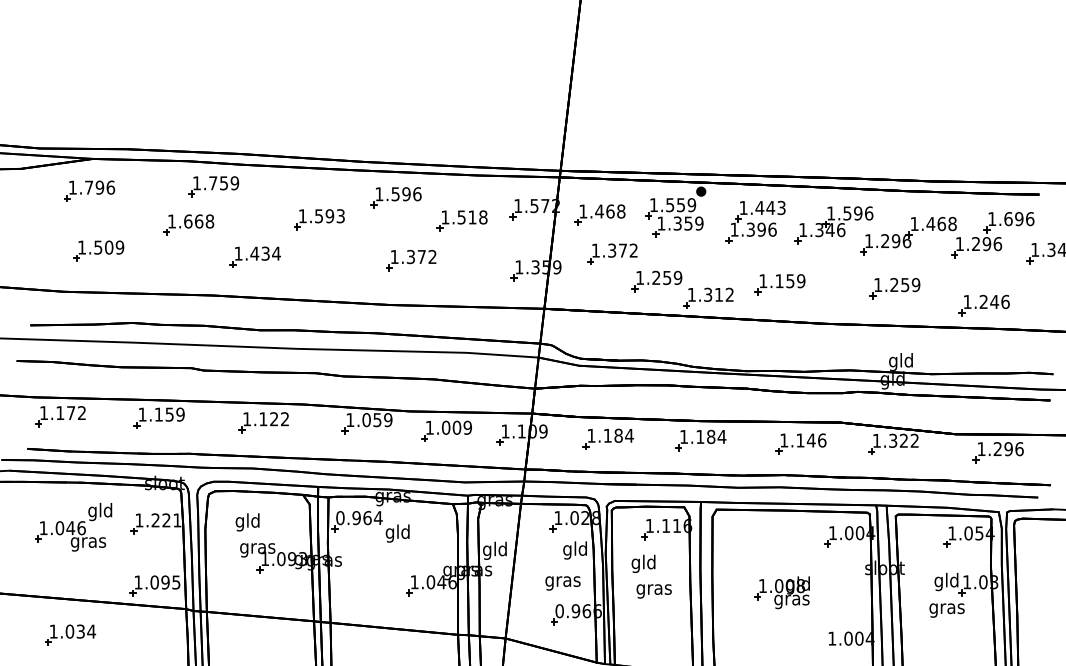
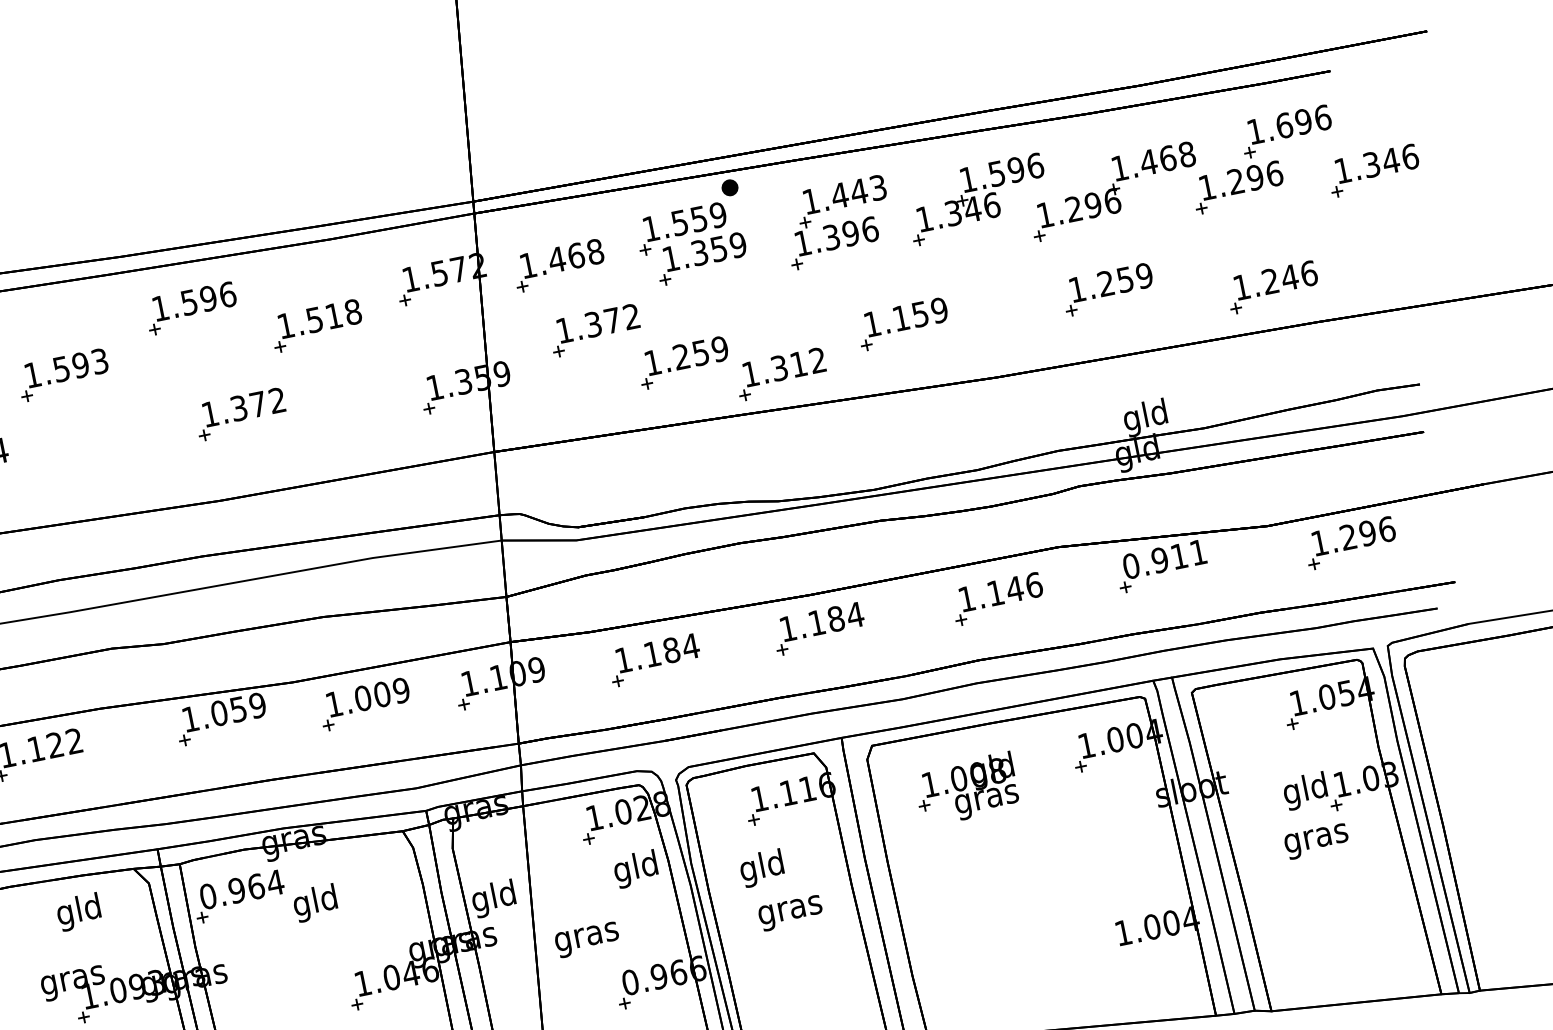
text: (895, 440) -> (1164, 558), 1.322 -> 0.911
text: (247, 522) -> (78, 912), moved
text: (562, 583) -> (586, 940), moved
part: (781, 592) -> (965, 789), moved

